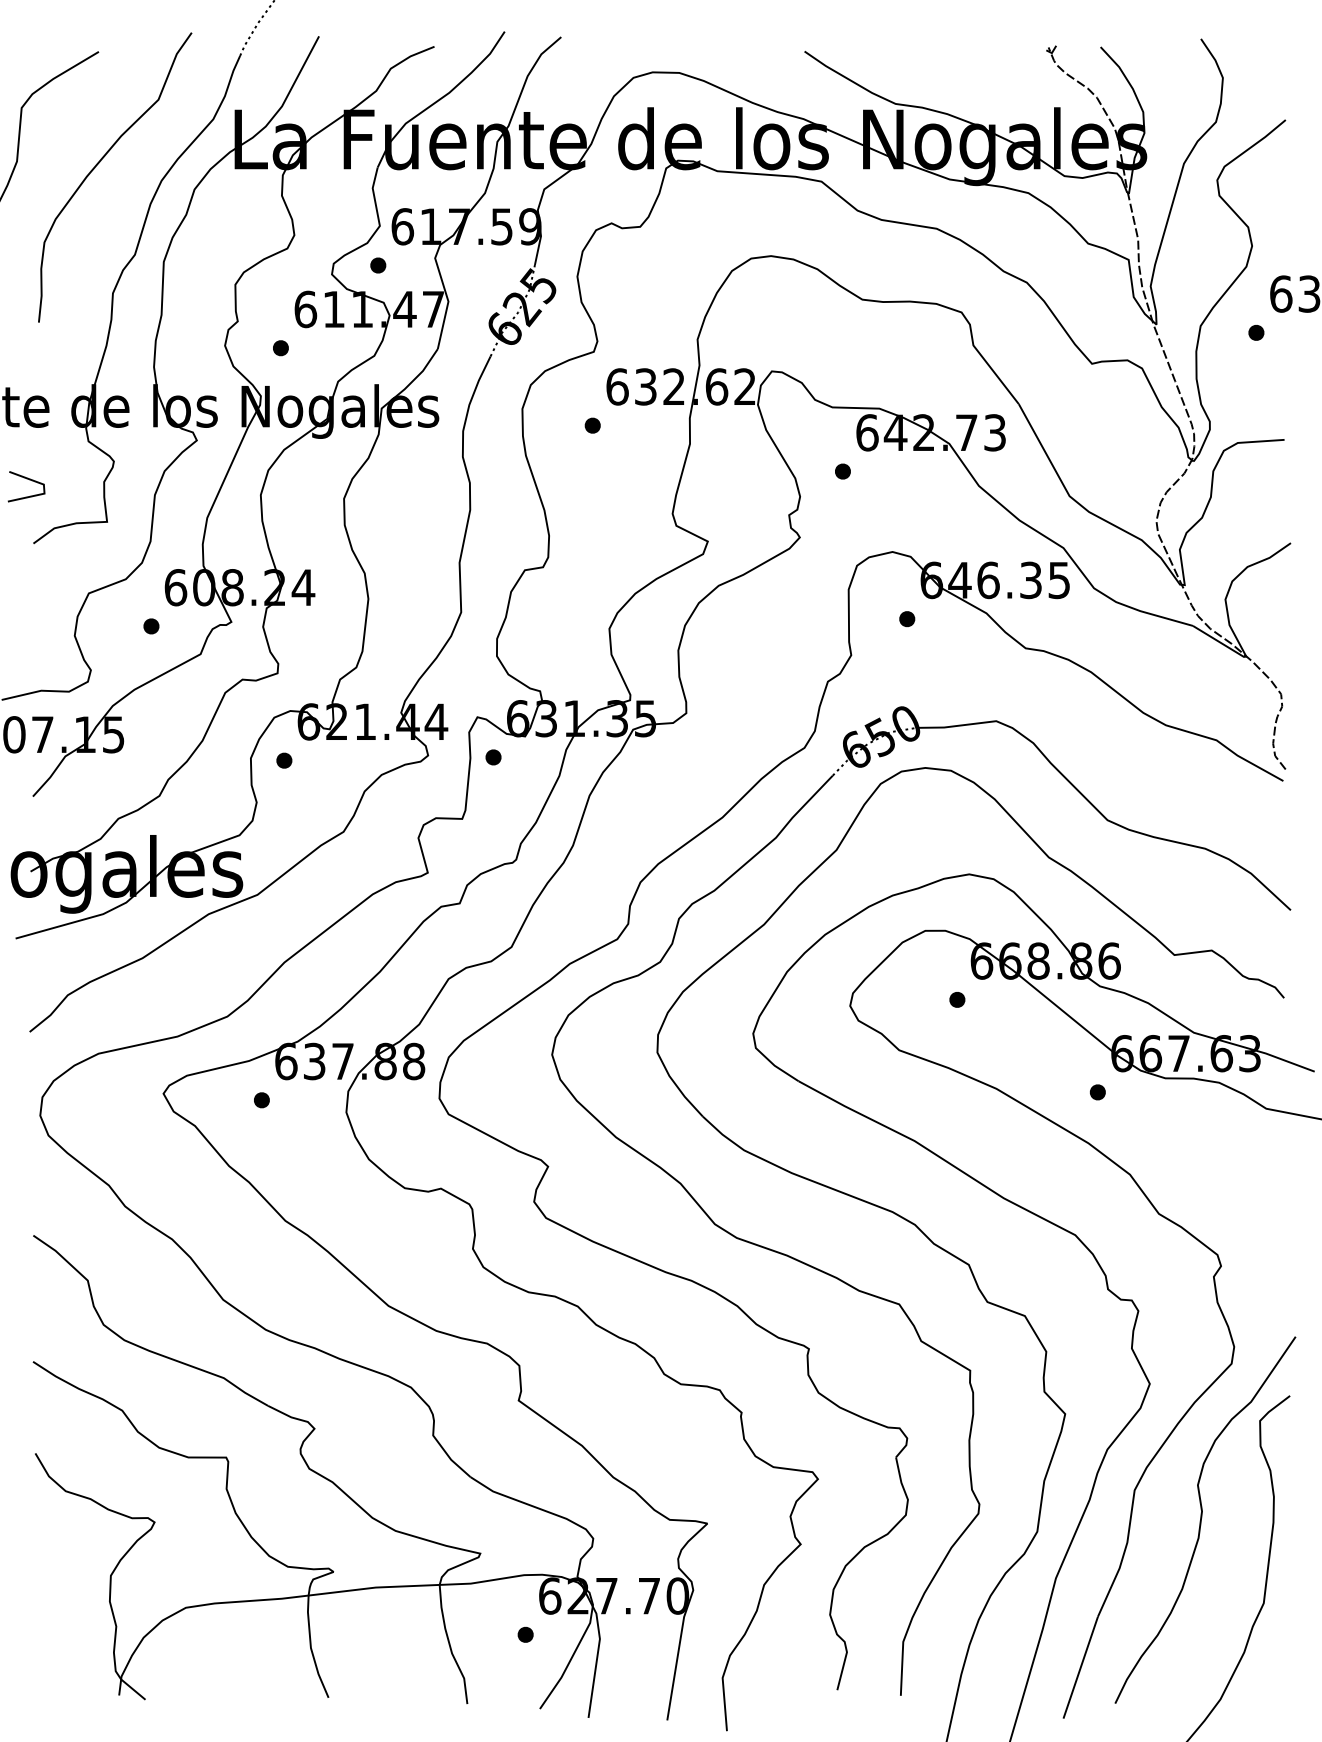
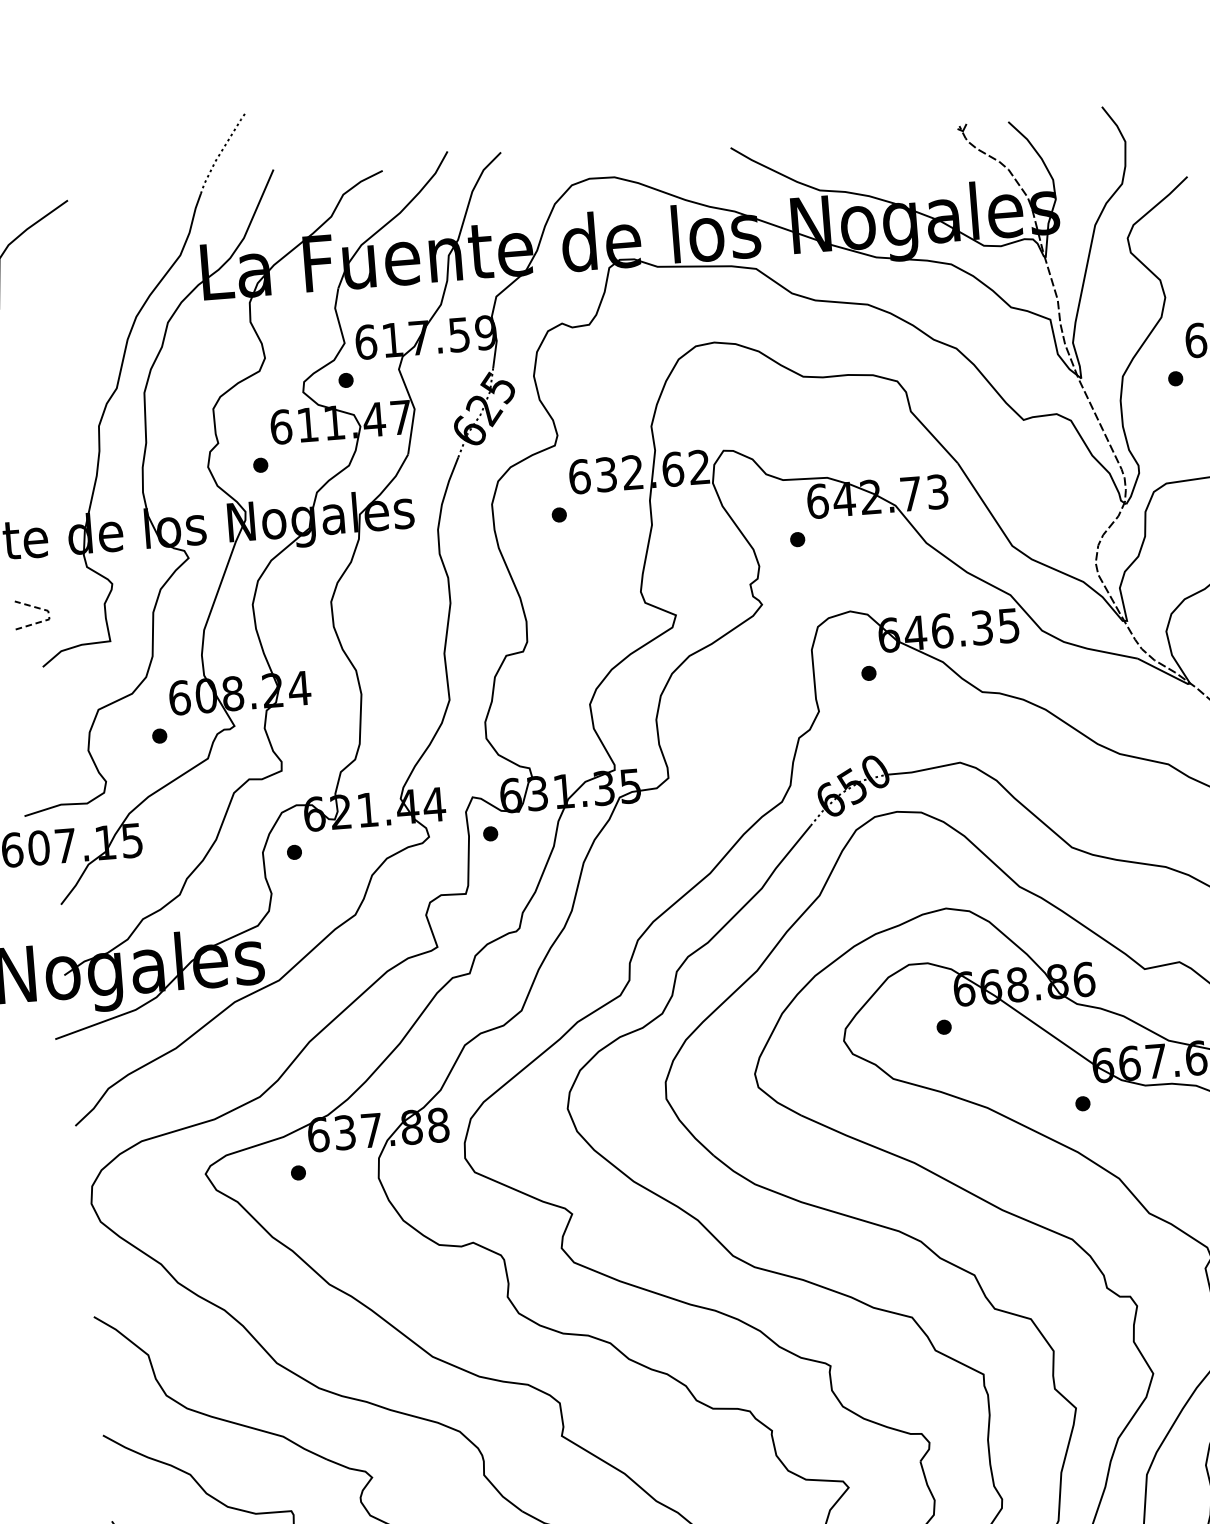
curve: (100, 162) -> (77, 304), removed
line: (44, 489) -> (49, 615), solid -> dashed

